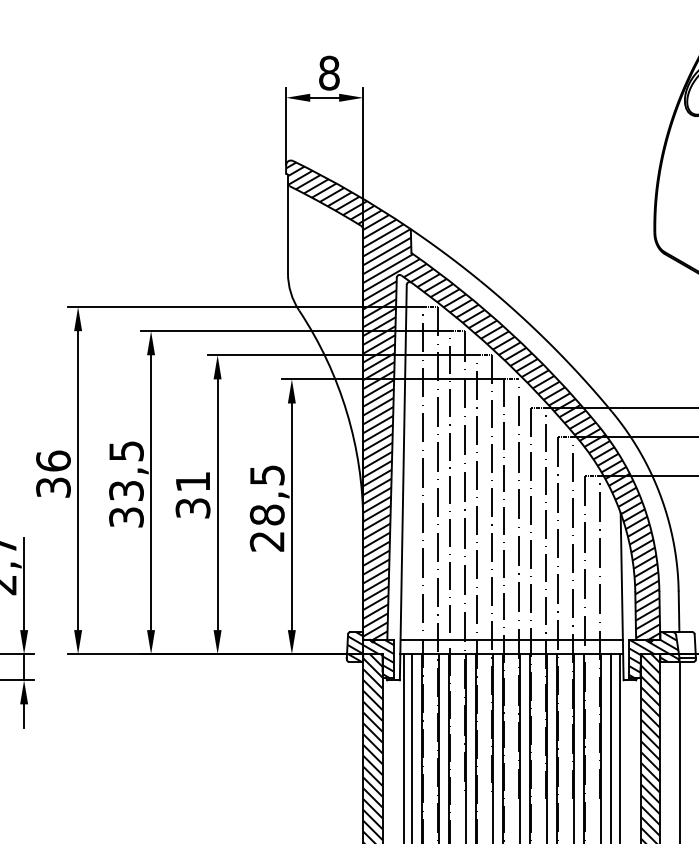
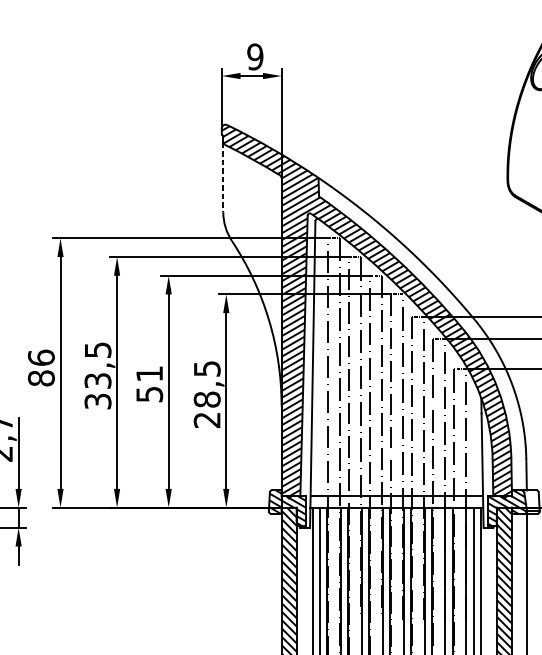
text: (328, 72) -> (254, 56), 8 -> 9
line: (288, 228) -> (223, 177), solid -> dashed
text: (53, 487) -> (41, 378), 36 -> 86
text: (192, 507) -> (149, 393), 31 -> 51

